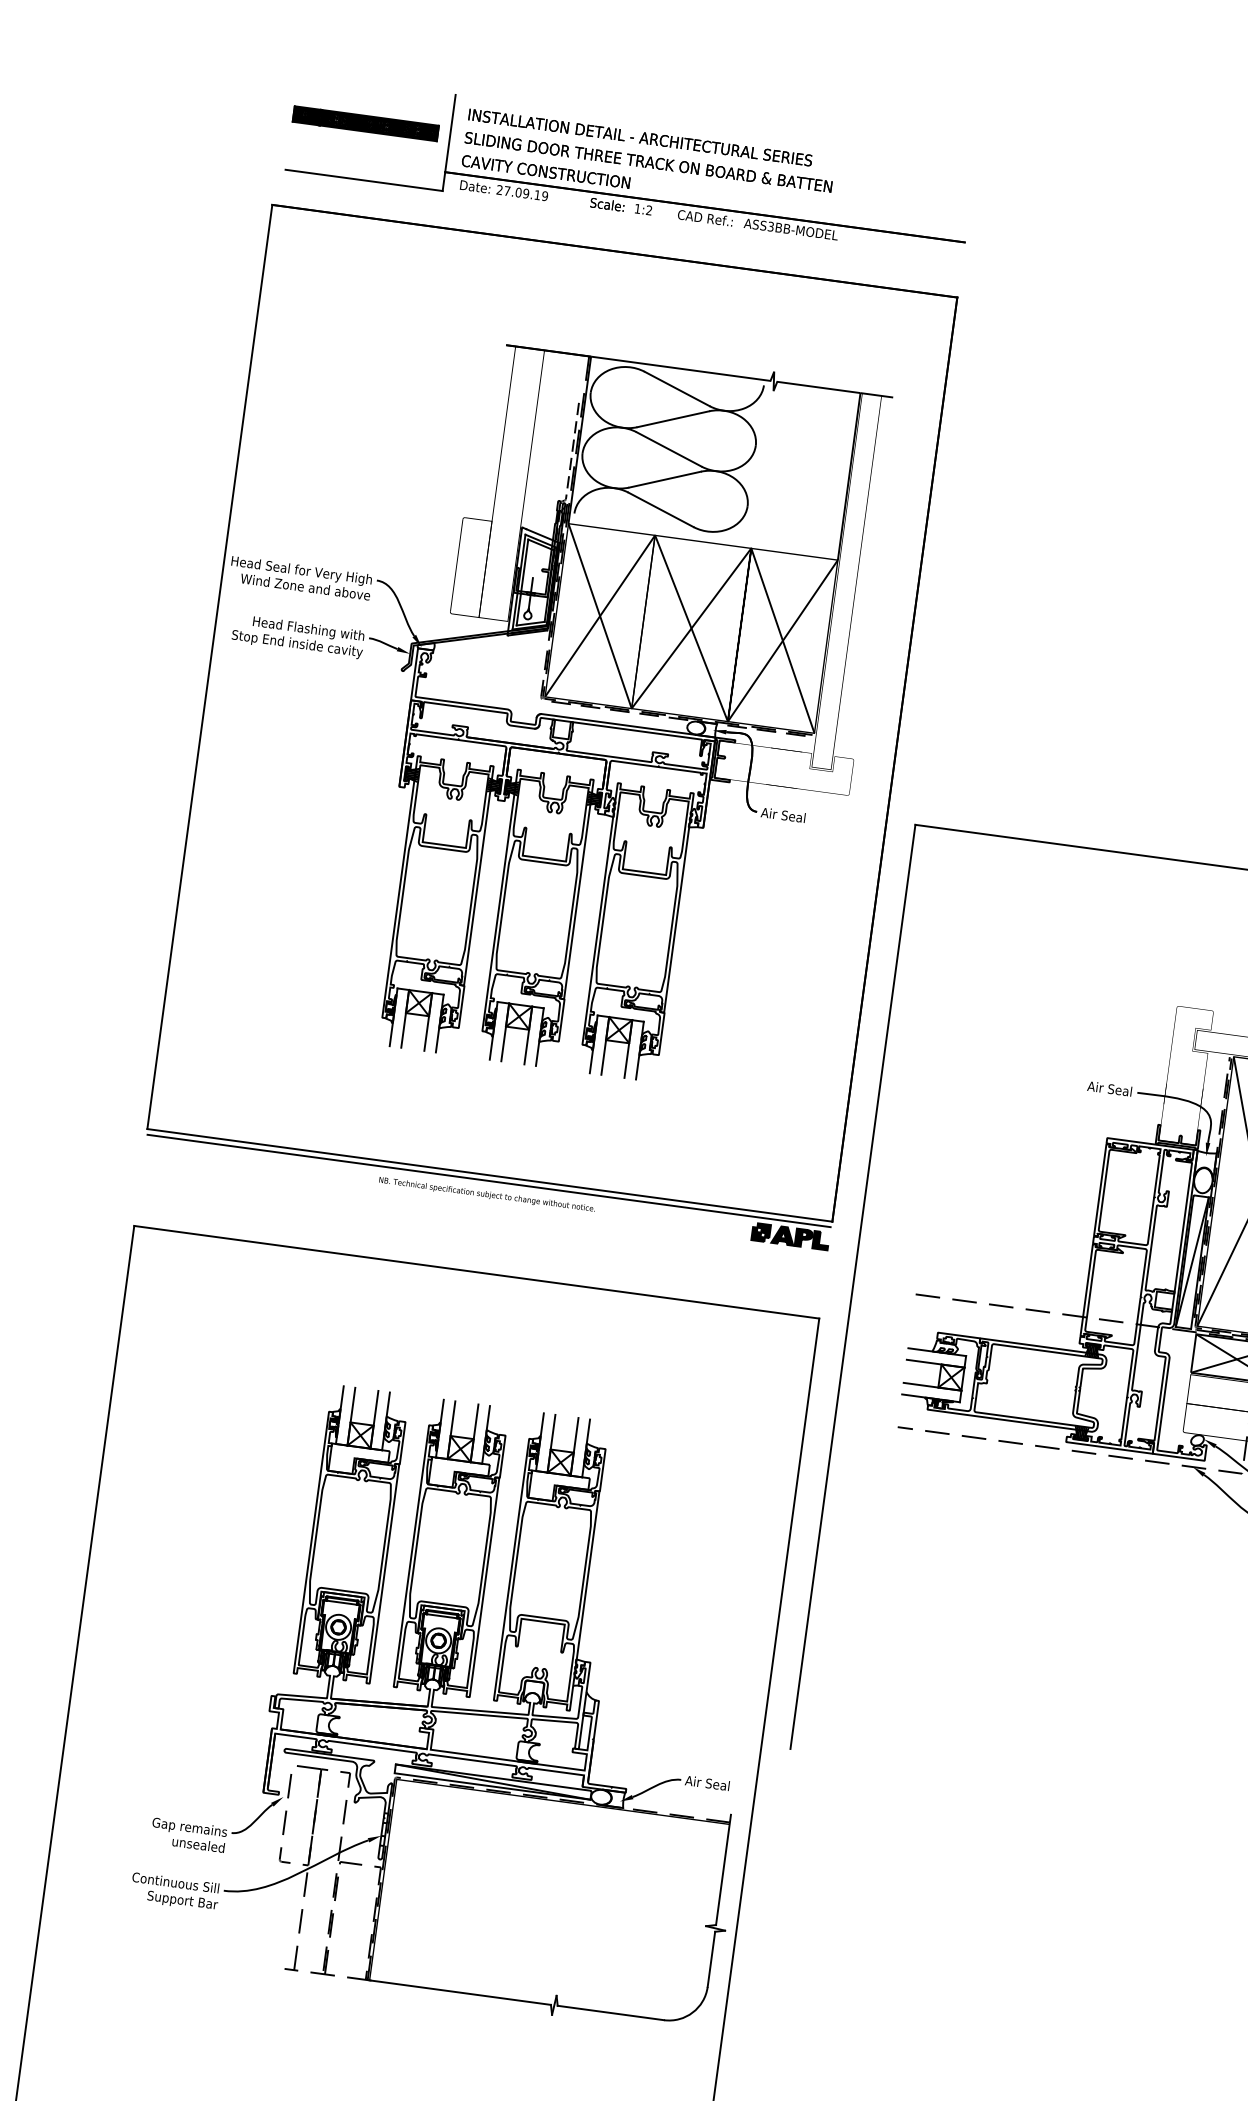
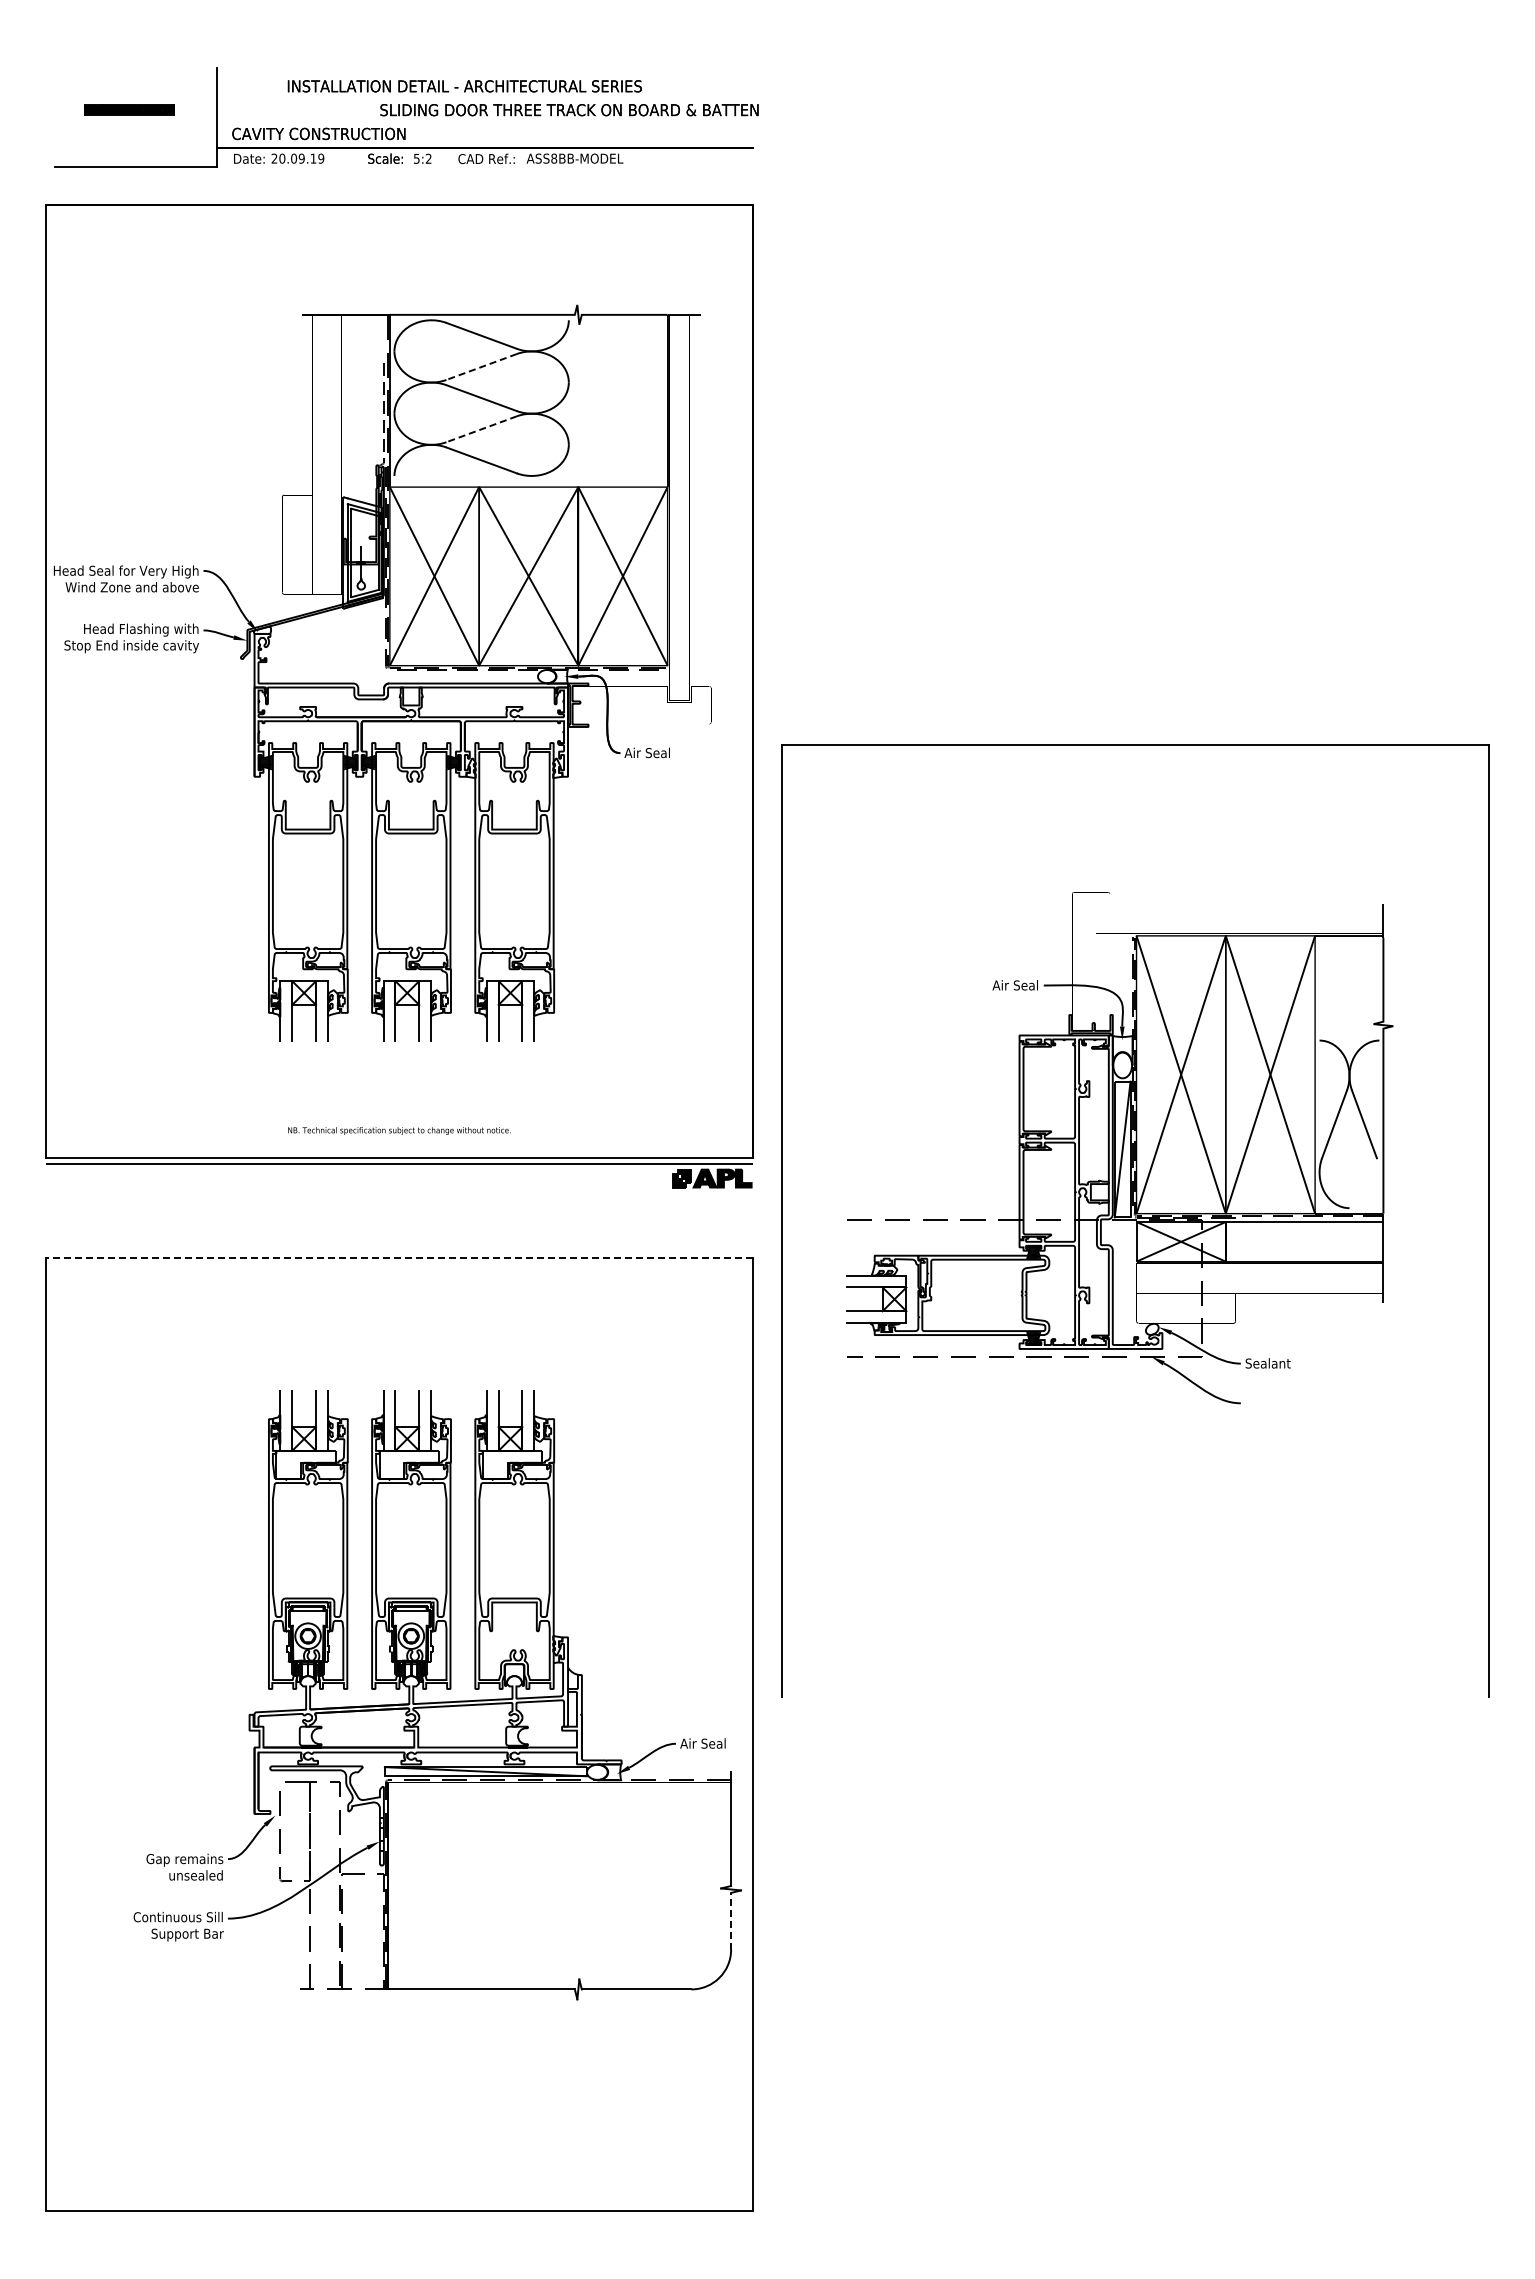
part: (365, 123) -> (129, 109), size x0.6
text: (640, 137) -> (464, 86), moved
text: (648, 162) -> (569, 110), moved
text: (507, 190) -> (282, 158), 27.09.19 -> 20.09.19
text: (637, 208) -> (416, 158), 1:2 -> 5:2
text: (771, 226) -> (554, 158), ASS3BB-MODEL -> ASS8BB-MODEL
line: (673, 419) -> (481, 367), solid -> dashed
line: (664, 479) -> (481, 429), solid -> dashed
text: (487, 1194) -> (399, 1130), moved
line: (475, 1271) -> (398, 1257), solid -> dashed
line: (711, 1958) -> (731, 1920), solid -> dashed

